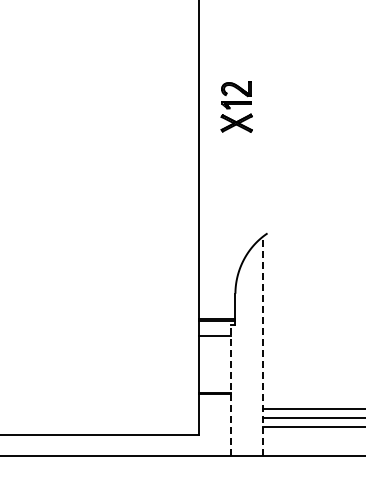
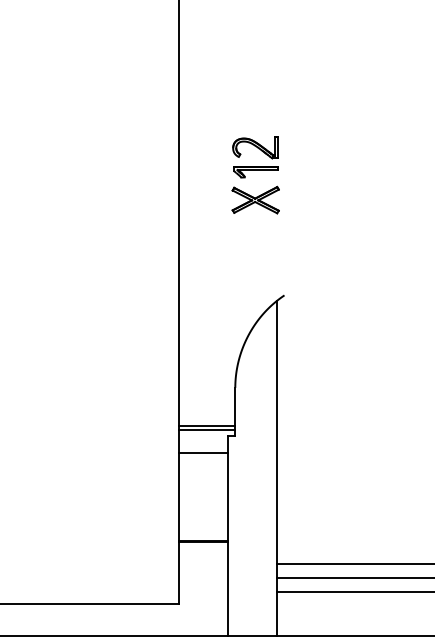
part: (236, 106) -> (255, 174), moved
line: (262, 346) -> (276, 468), dashed -> solid
line: (230, 389) -> (227, 534), dashed -> solid

